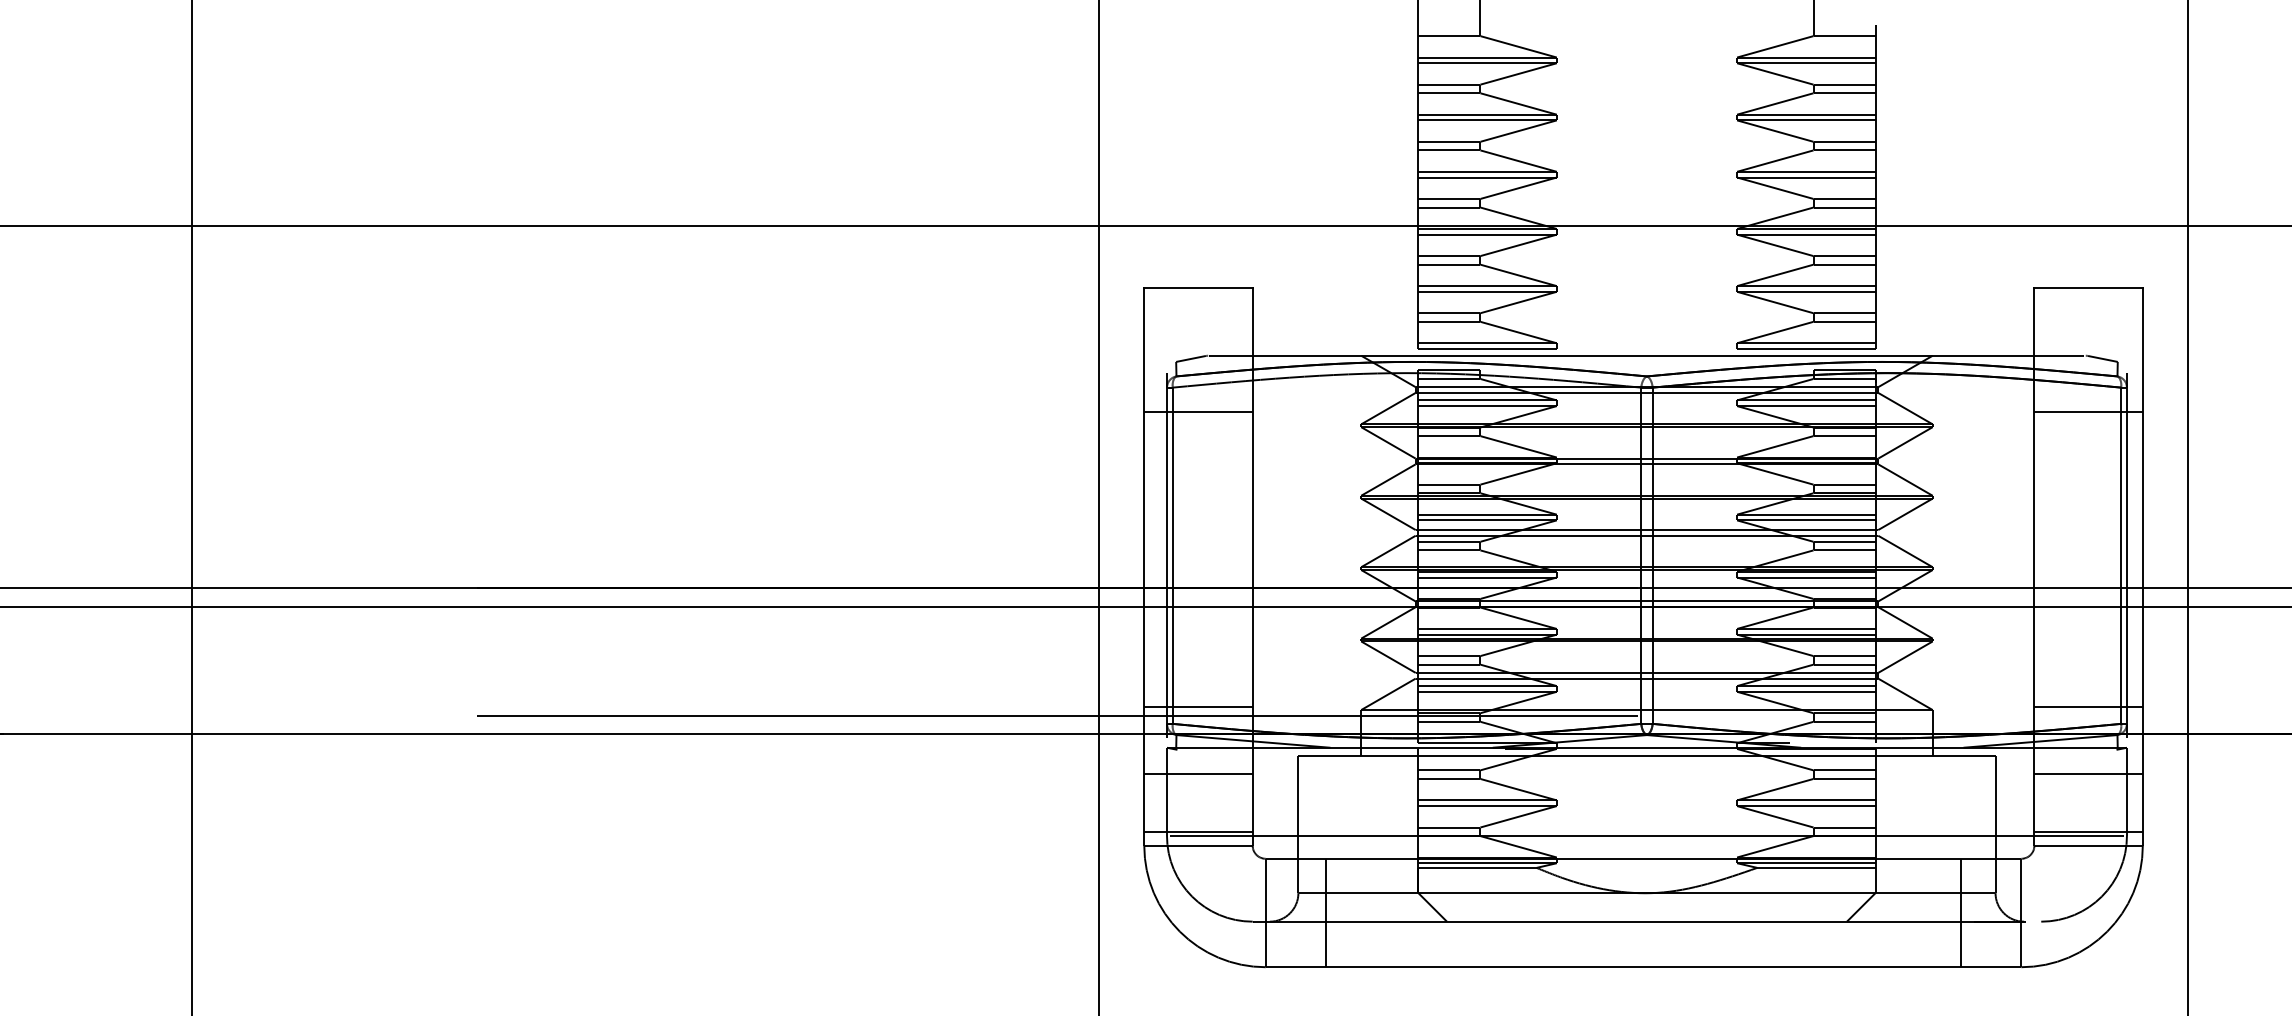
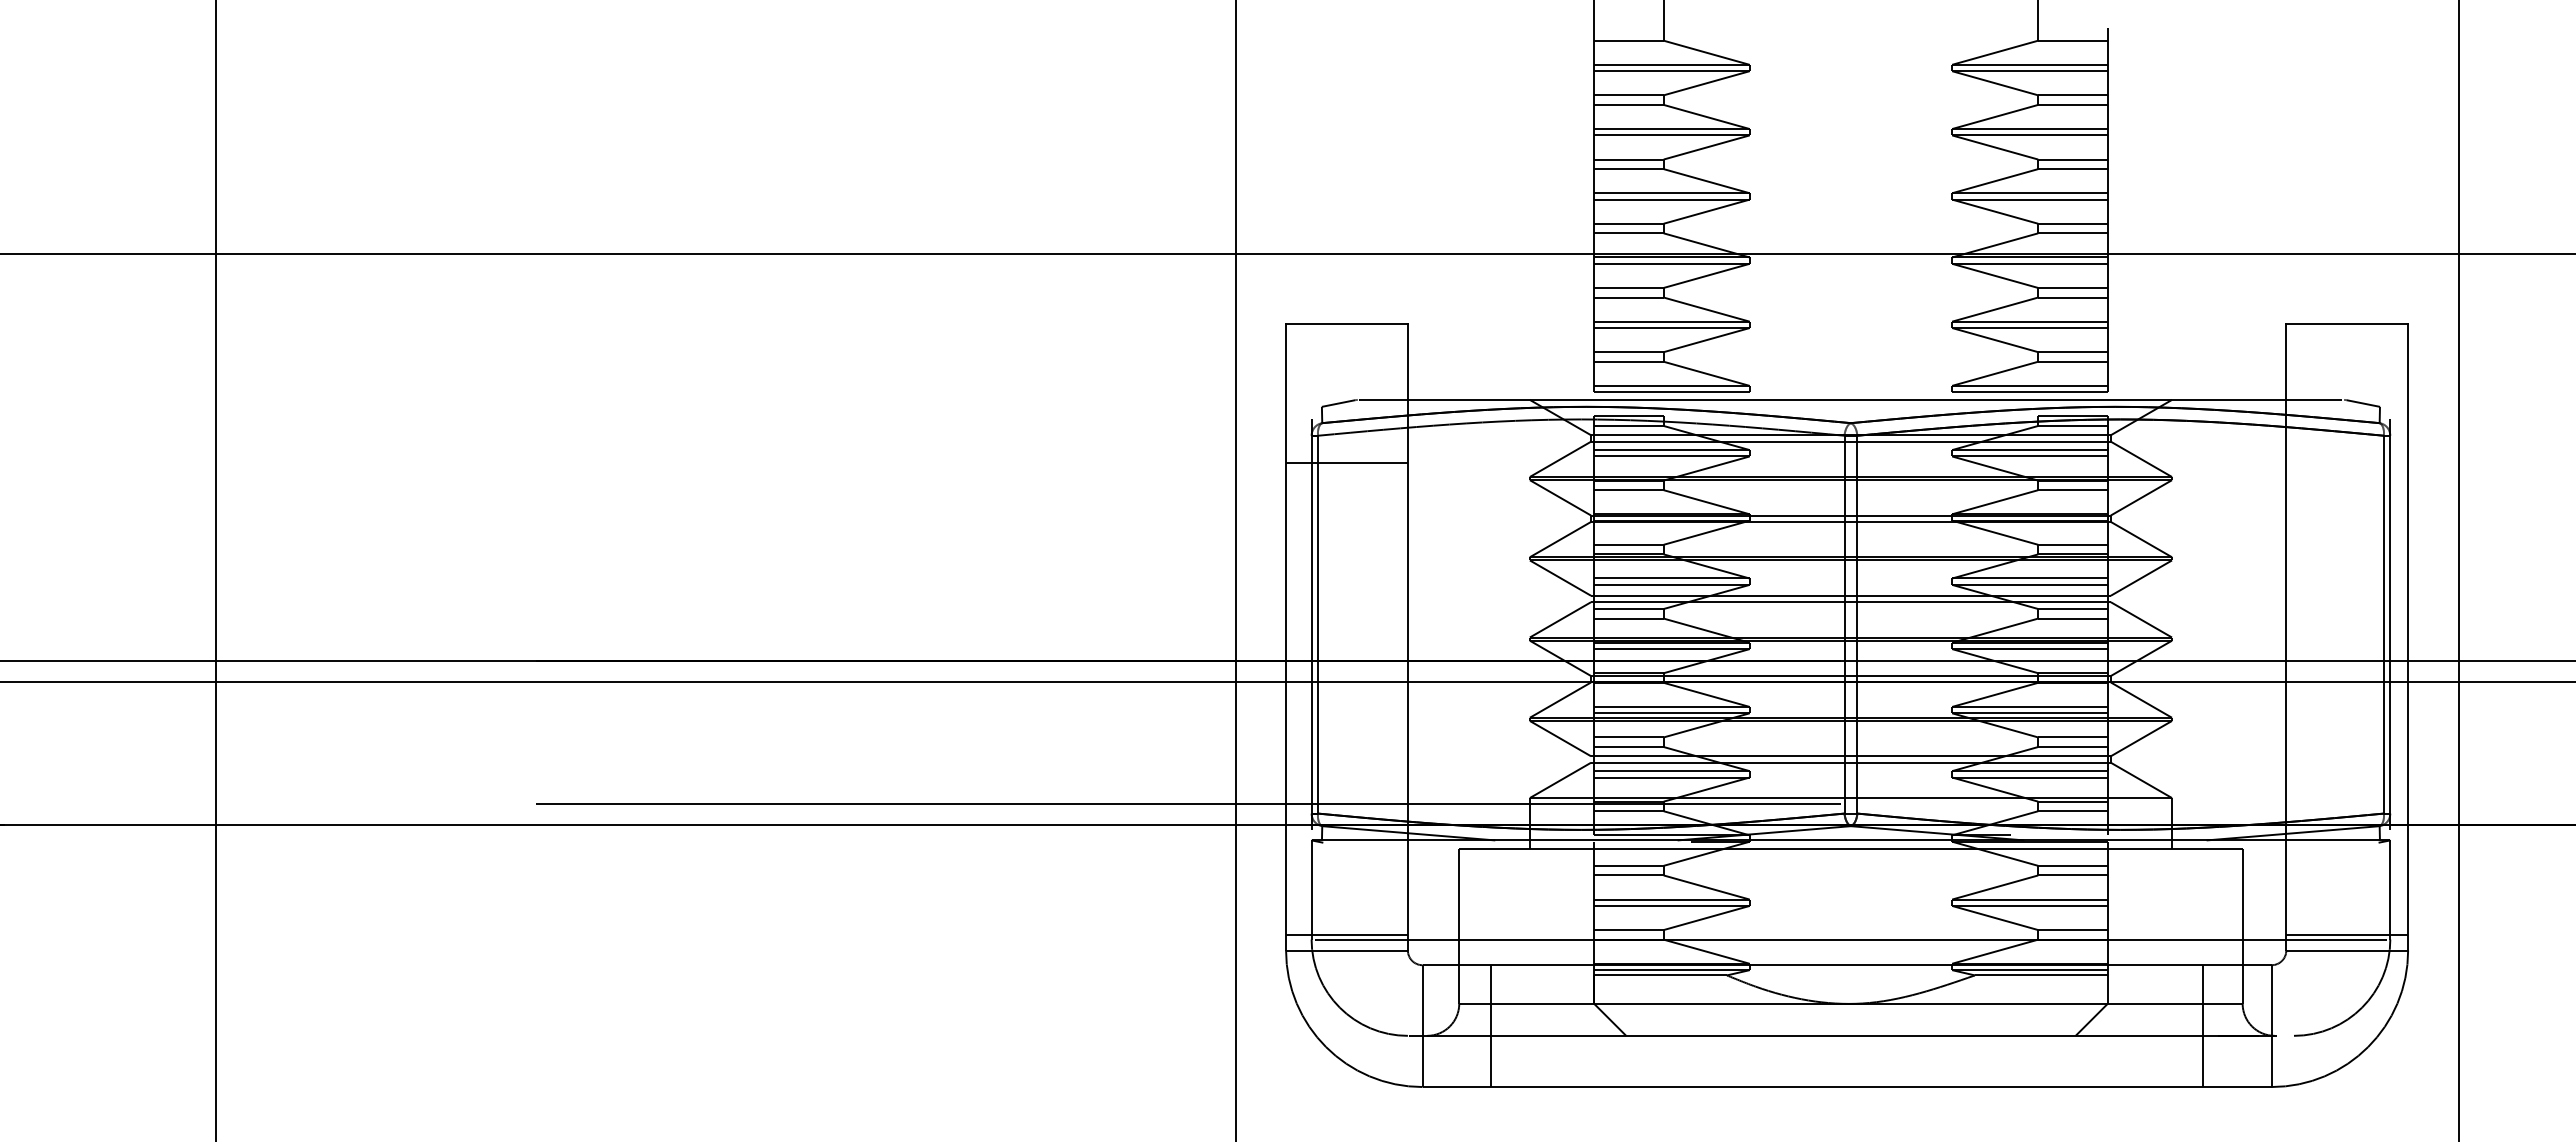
line: (2088, 412) -> (2347, 463), removed
line: (1198, 706) -> (1346, 794), removed
line: (2088, 706) -> (2347, 794), removed
line: (1198, 774) -> (1346, 870), removed
line: (2088, 774) -> (2347, 870), removed

